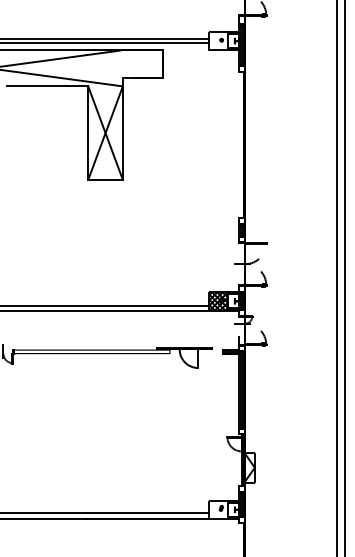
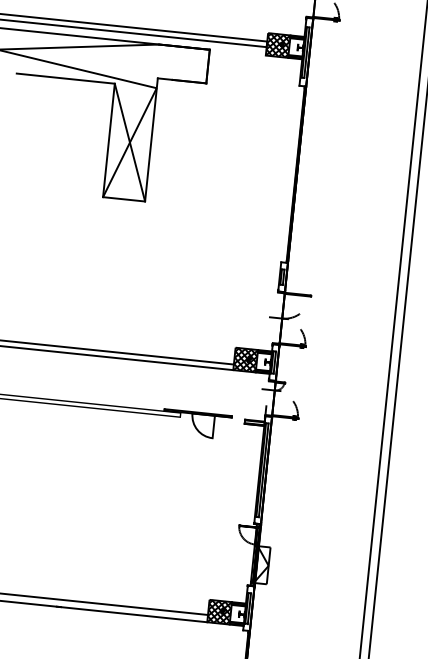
hatch: (218, 40) -> (278, 44), added
hatch: (218, 509) -> (219, 611), added

